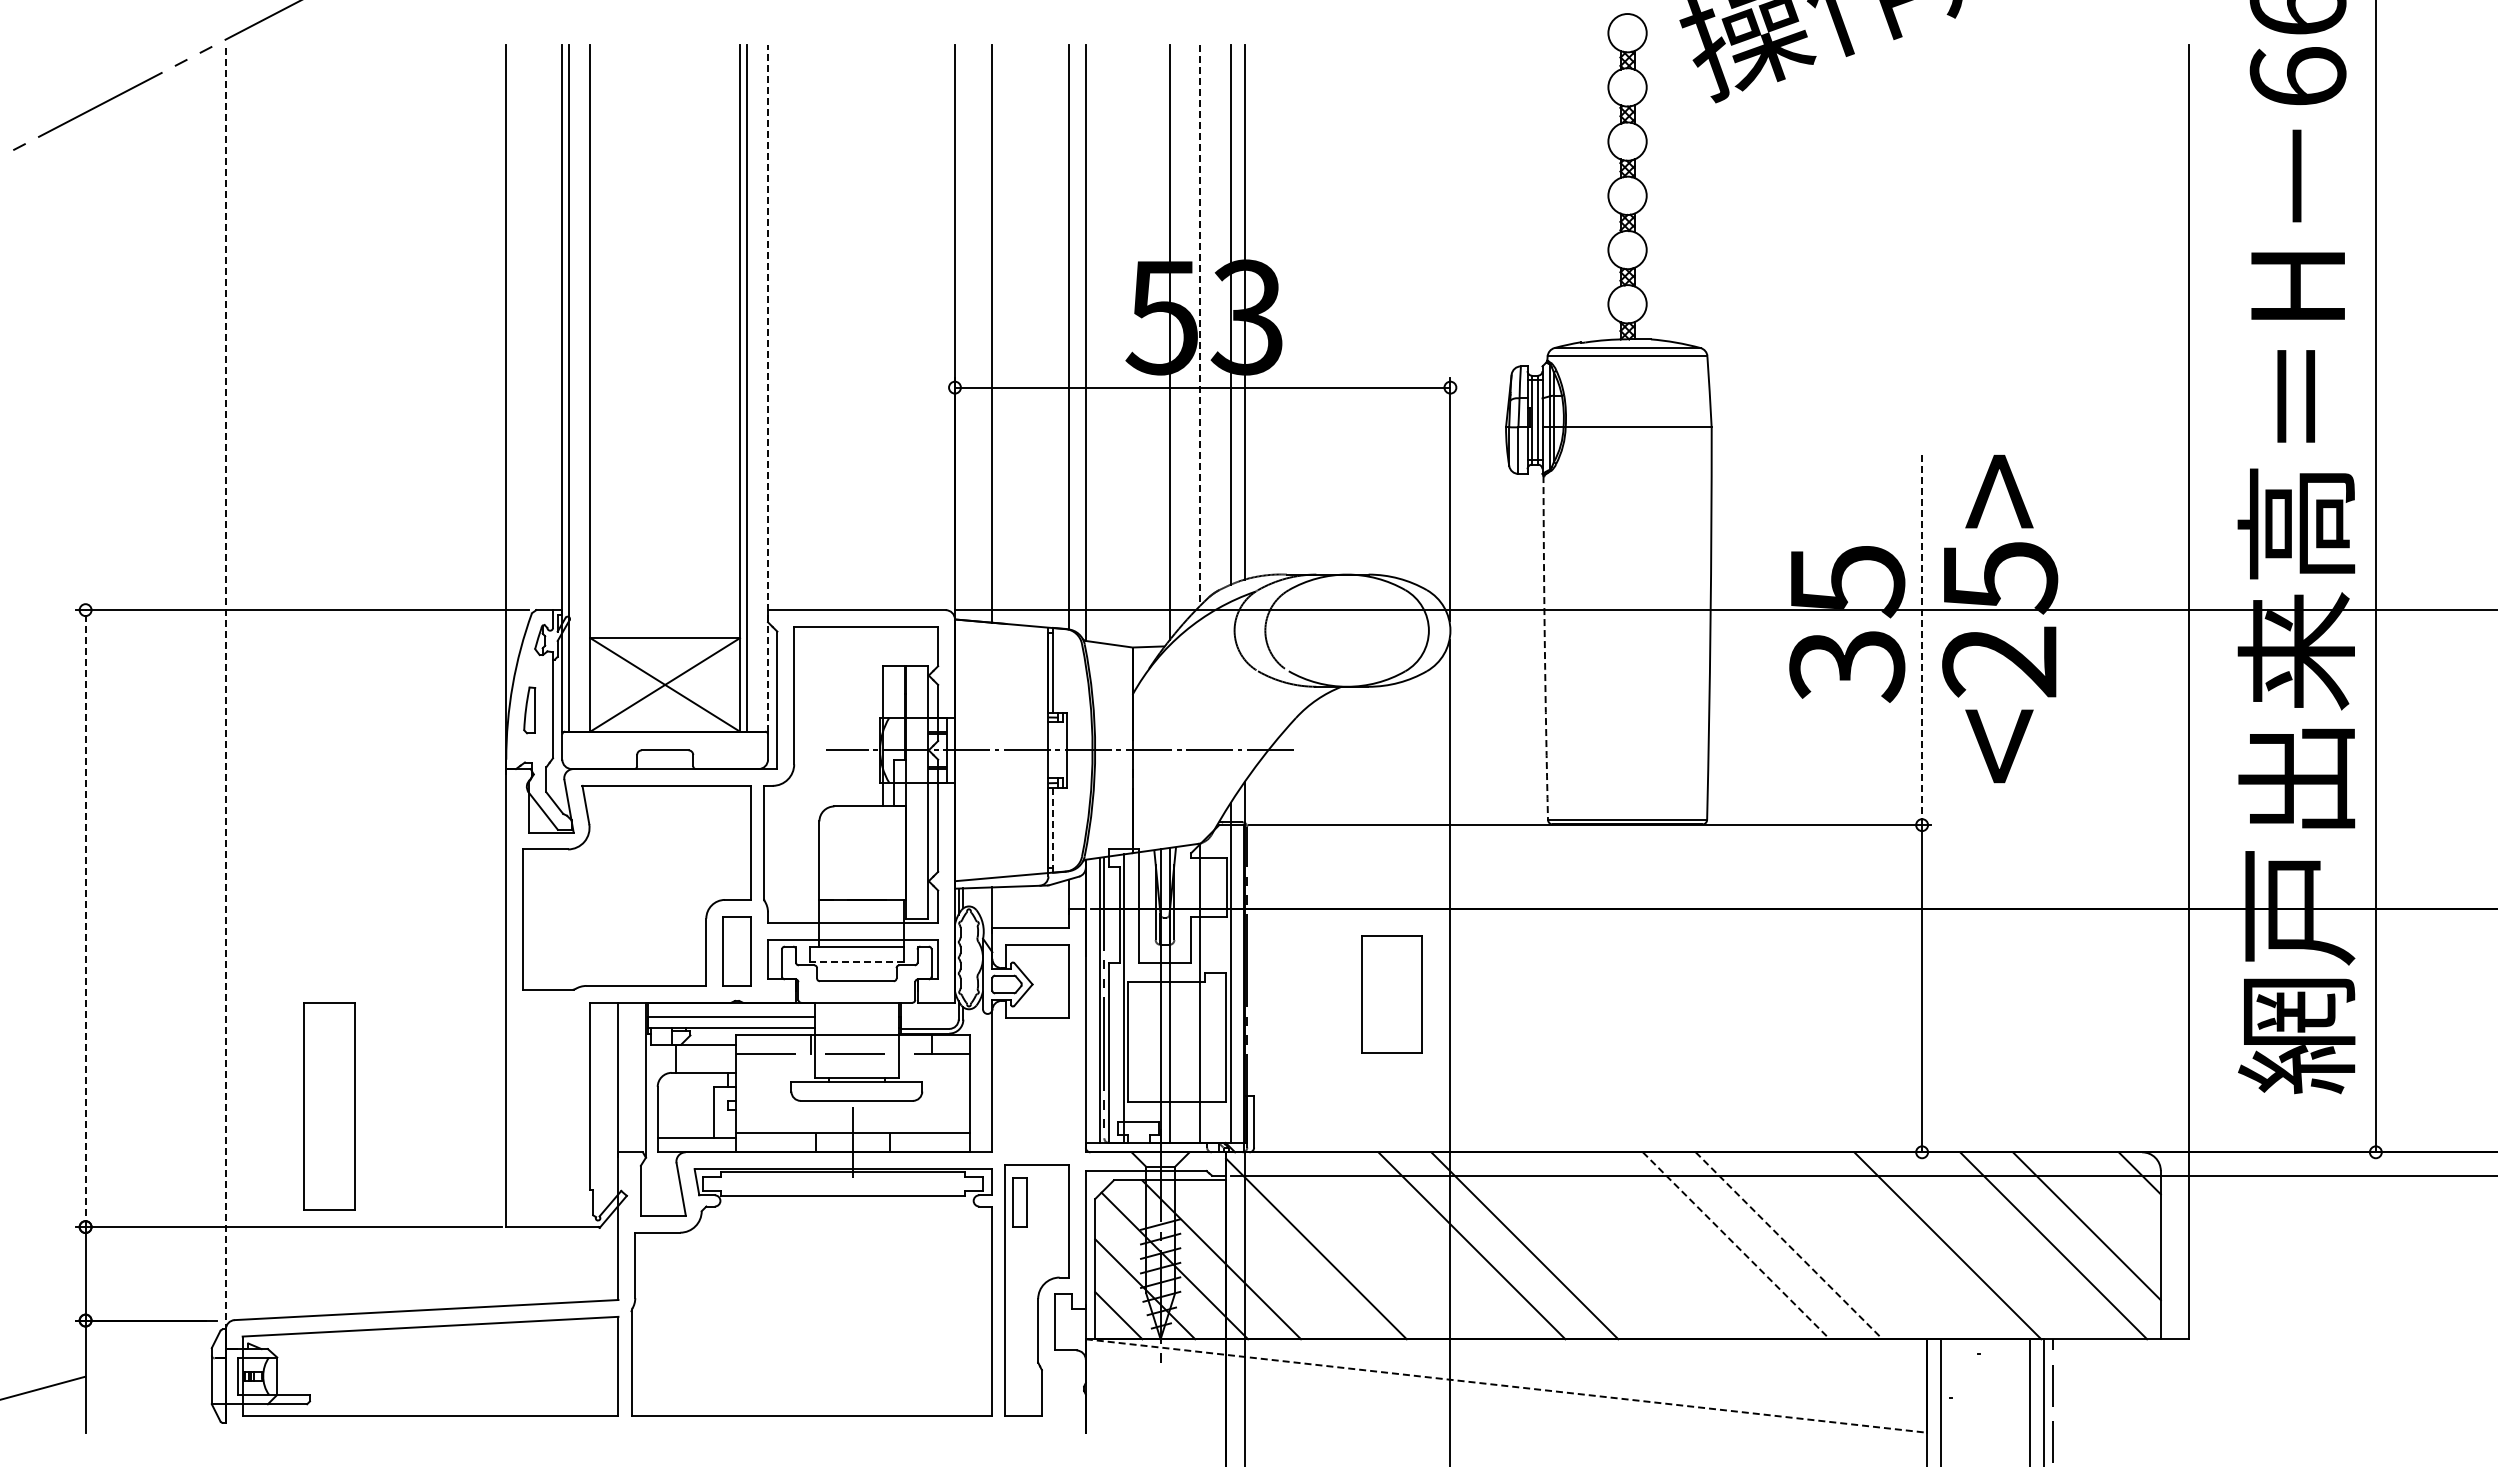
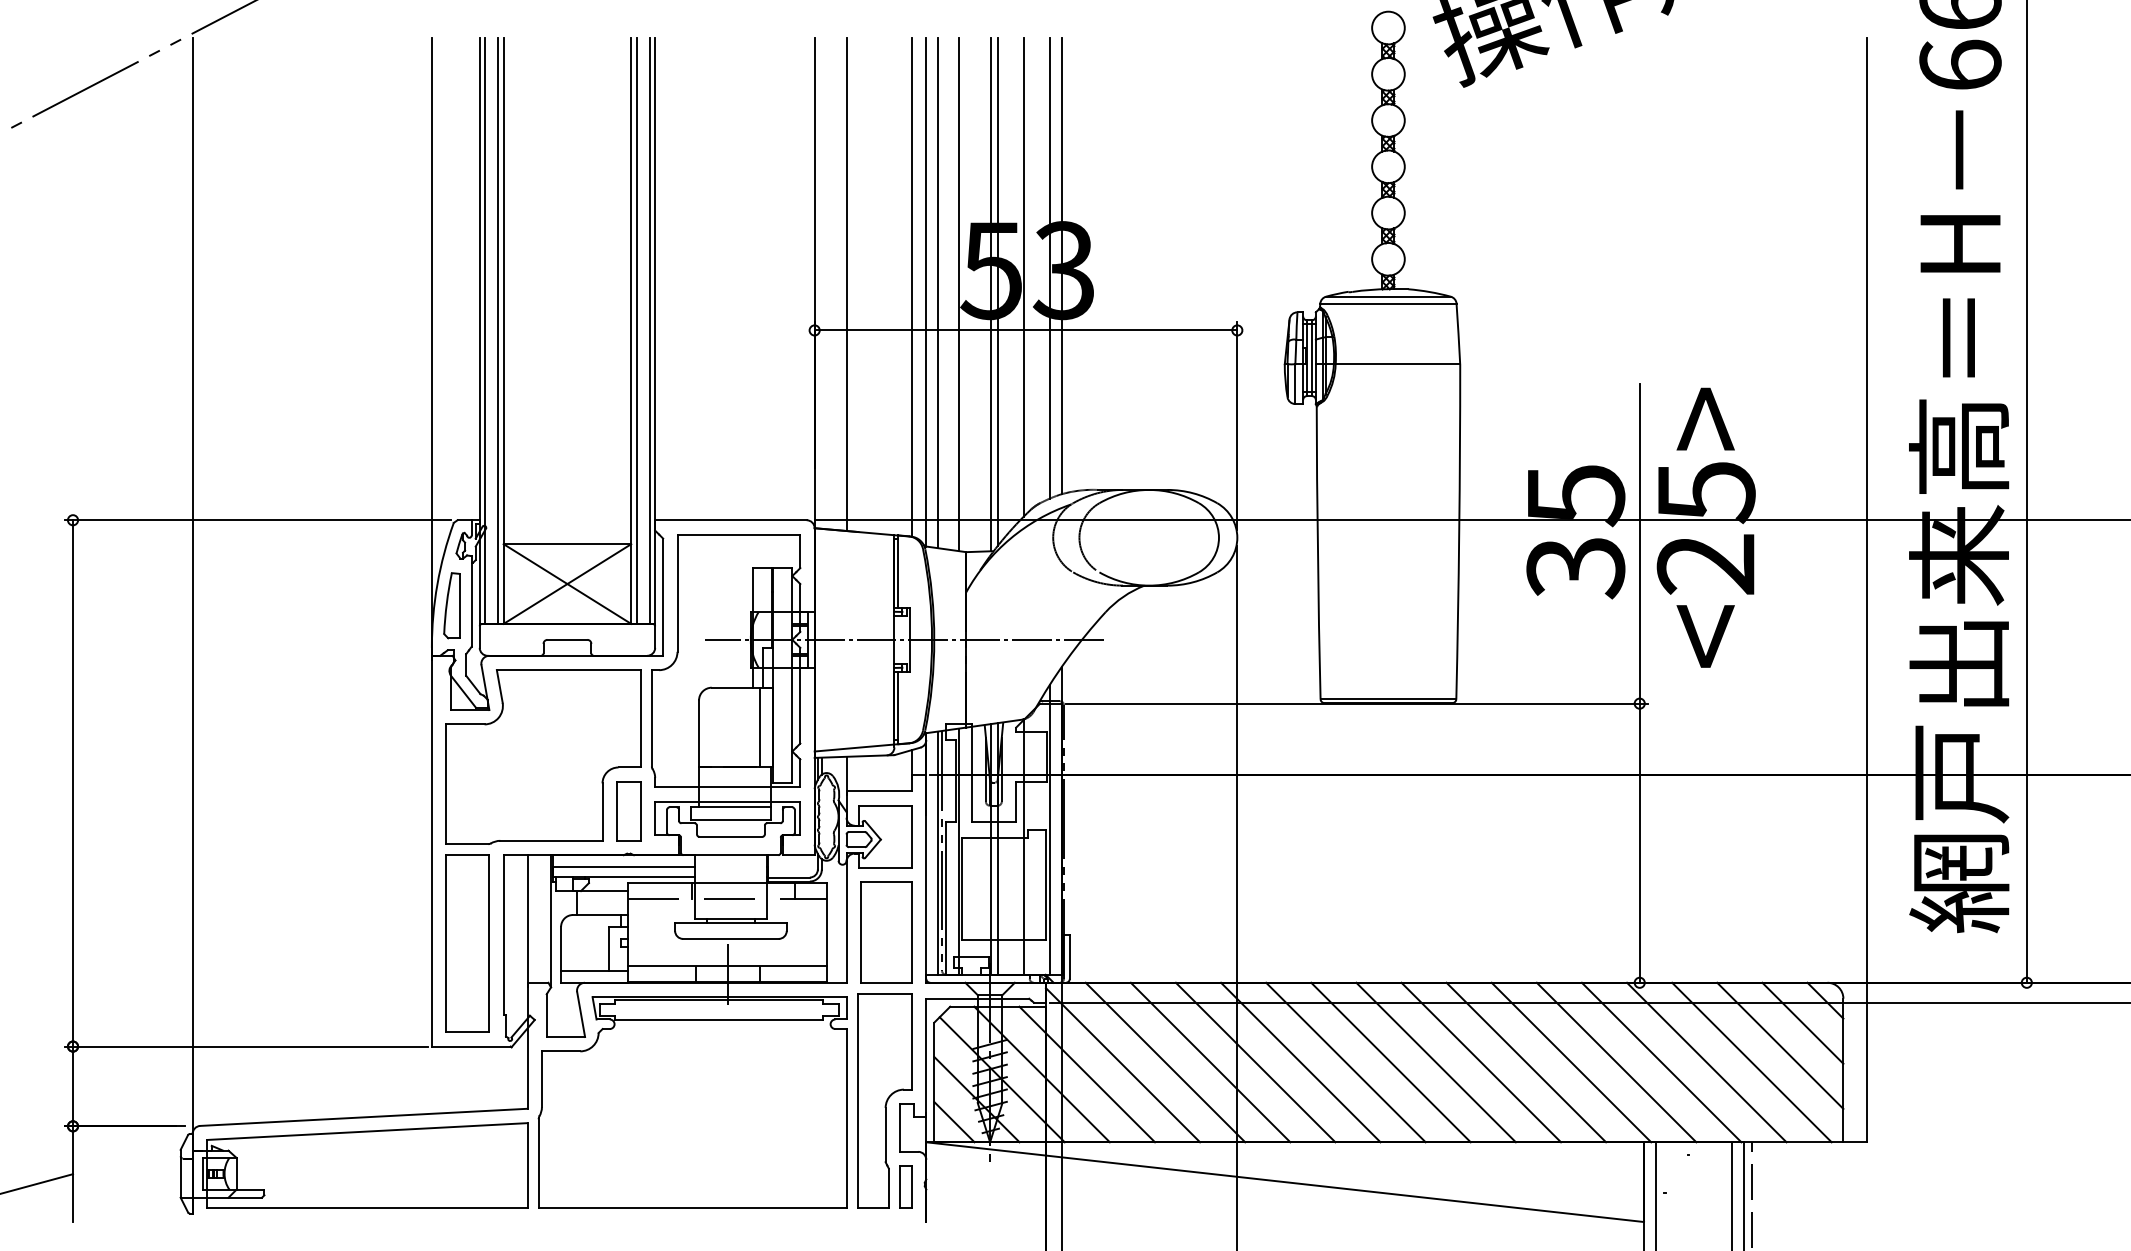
line: (1199, 325) -> (1023, 277), dashed -> solid
line: (1099, 343) -> (937, 292), added
line: (1124, 345) -> (959, 294), added
line: (1161, 345) -> (990, 294), added
line: (583, 387) -> (497, 330), added
line: (761, 387) -> (649, 330), added
line: (768, 388) -> (655, 331), dashed -> solid
line: (1922, 637) -> (1640, 543), dashed -> solid
arc: (1544, 648) -> (1317, 552), dashed -> solid
line: (225, 687) -> (192, 586), dashed -> solid
part: (529, 710) -> (451, 605), size x1.67
line: (1053, 830) -> (898, 708), dashed -> solid
line: (891, 852) -> (760, 727), added
line: (85, 918) -> (72, 783), dashed -> solid
line: (856, 961) -> (730, 820), dashed -> solid
part: (1391, 994) -> (885, 932), moved
part: (329, 1106) -> (467, 943), moved
line: (2112, 1199) -> (1802, 1023), added
part: (1019, 1202) -> (905, 1186), moved
line: (1365, 1245) -> (1164, 1062), added
line: (1418, 1245) -> (1210, 1062), added
line: (1577, 1245) -> (1345, 1062), added
line: (1630, 1245) -> (1390, 1062), added
line: (1682, 1245) -> (1435, 1062), added
line: (1841, 1245) -> (1570, 1062), added
line: (1894, 1245) -> (1616, 1062), added
line: (2000, 1245) -> (1706, 1062), added
line: (1736, 1246) -> (1481, 1063), dashed -> solid
line: (1789, 1246) -> (1526, 1063), dashed -> solid
line: (1274, 1259) -> (1087, 1074), added
line: (1507, 1386) -> (1286, 1182), dashed -> solid

